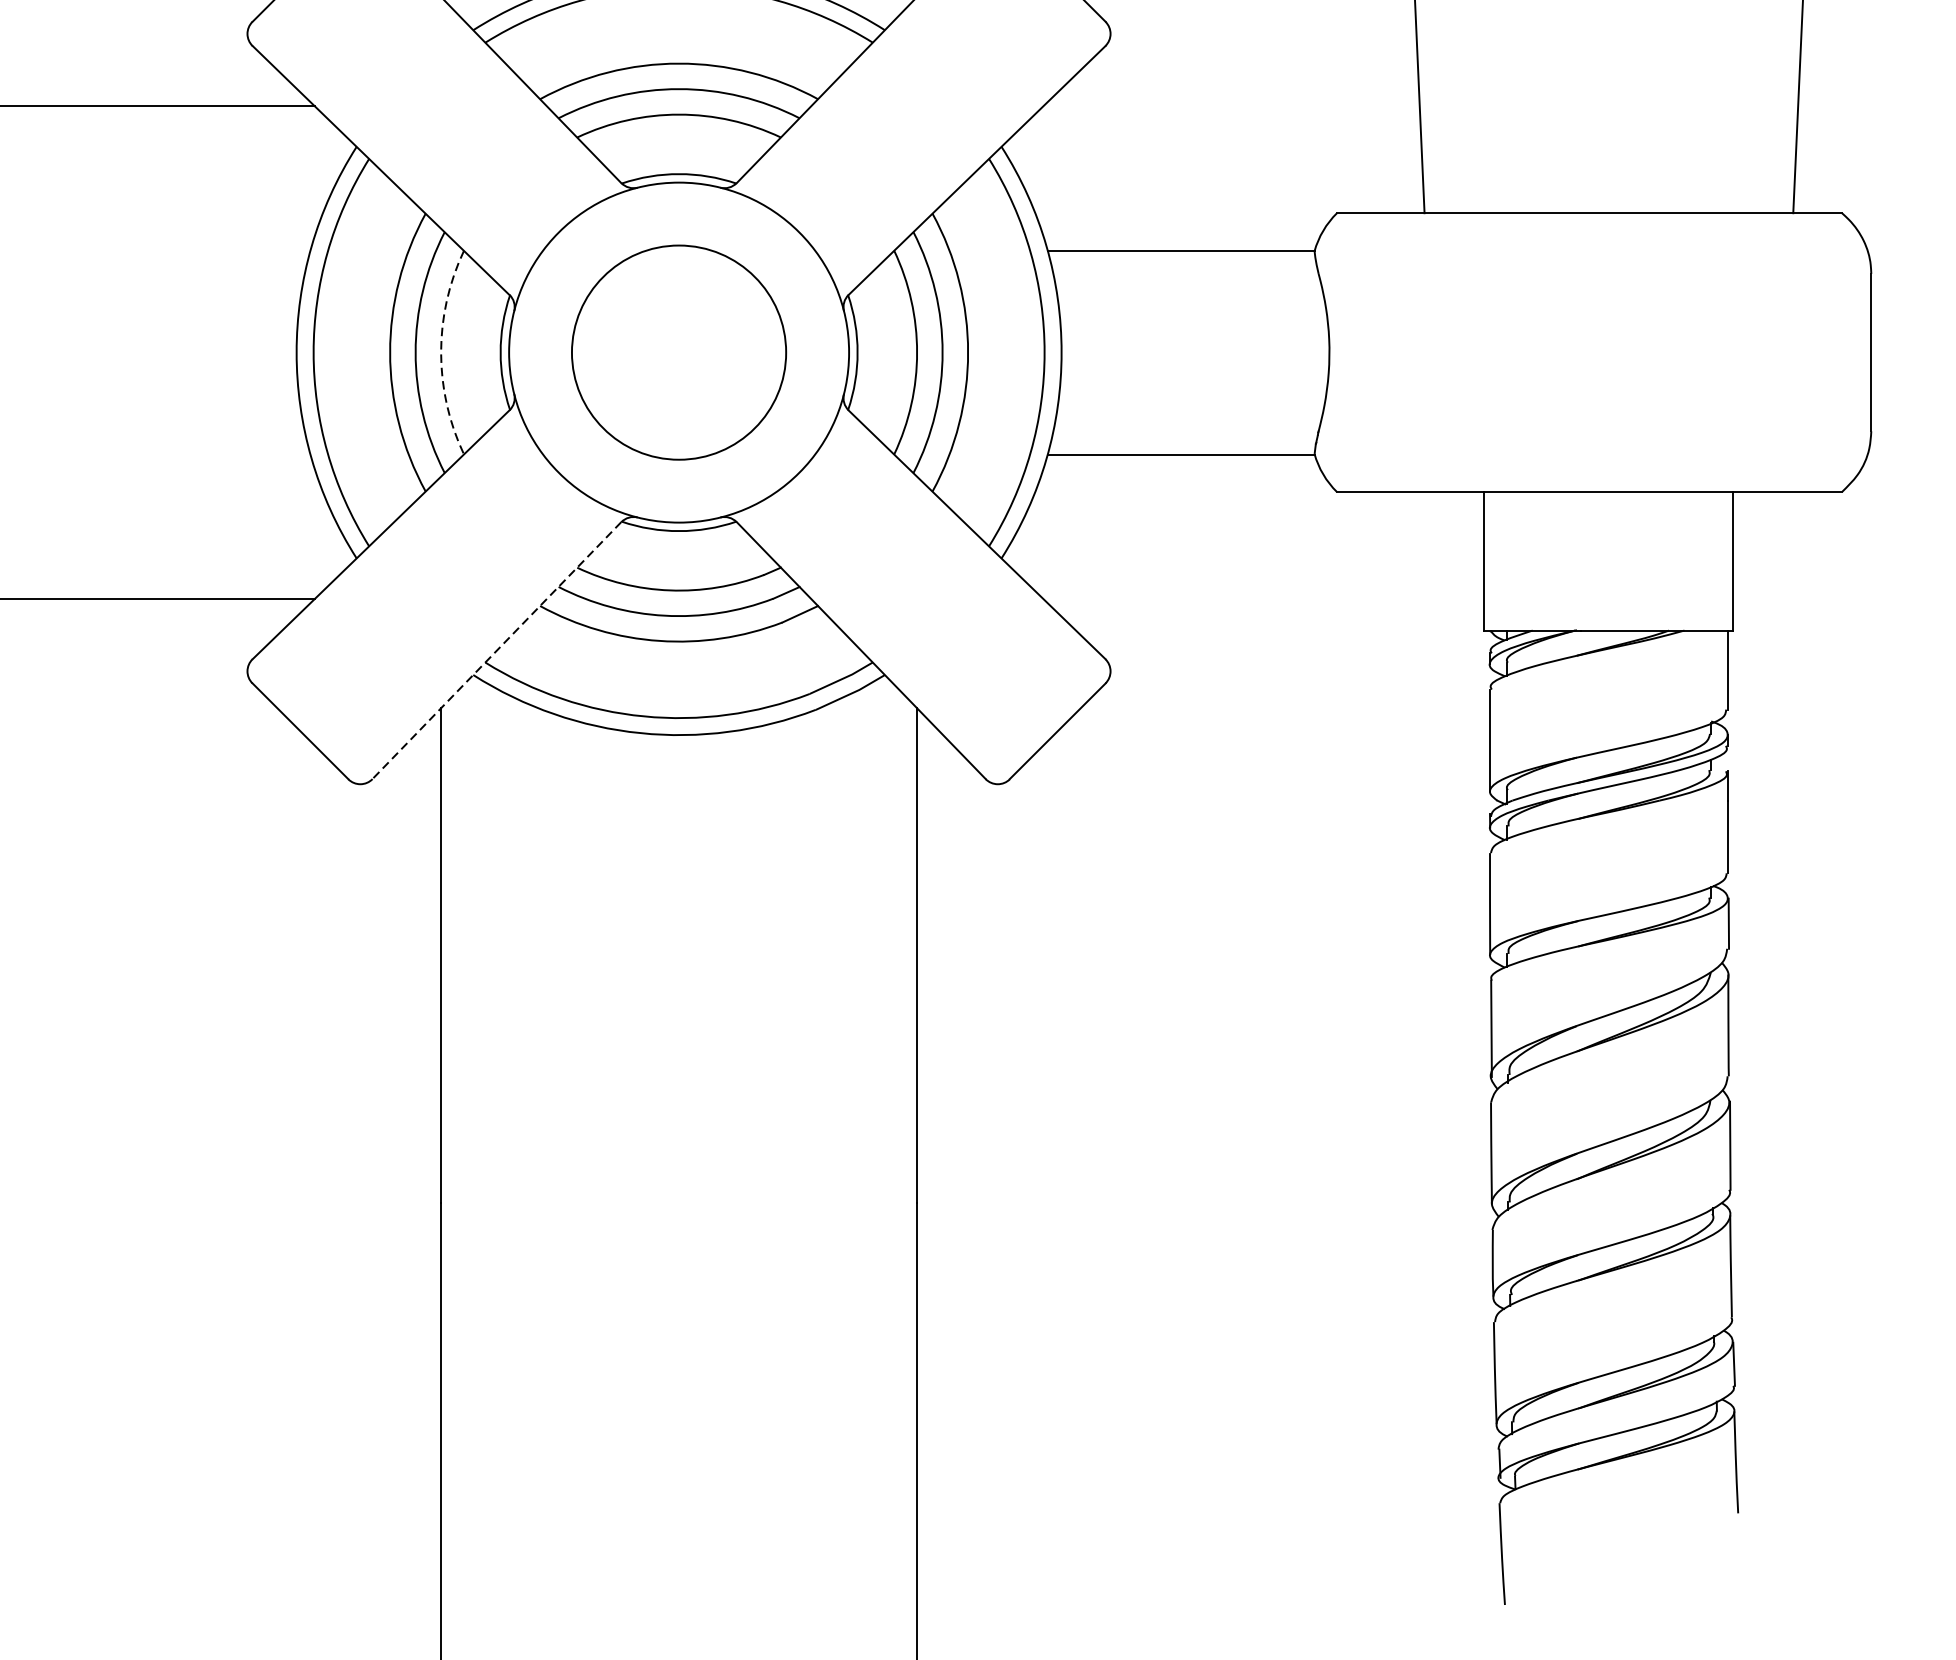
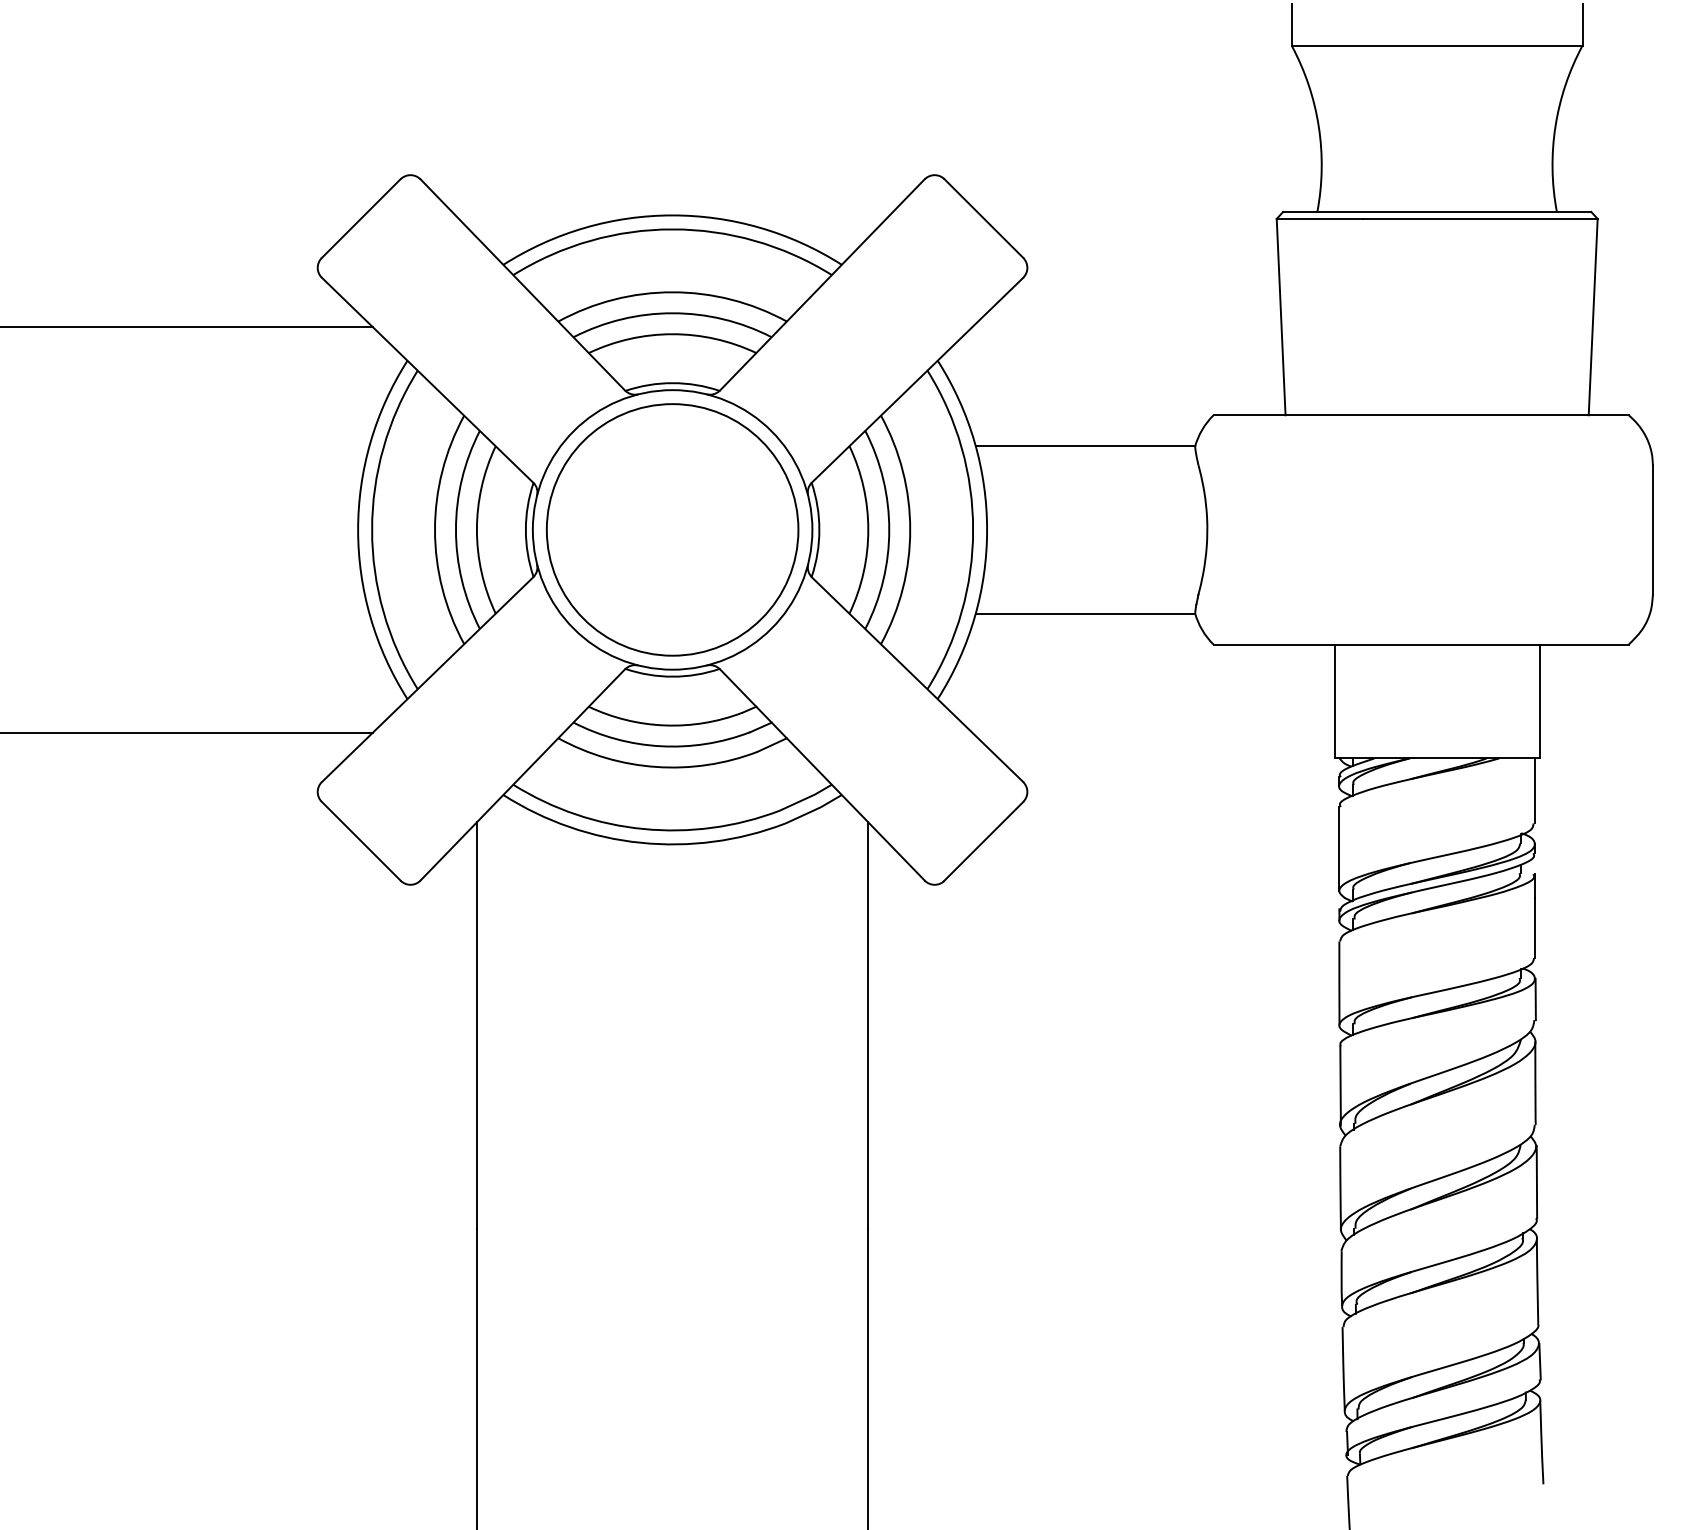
arc: (440, 352) -> (476, 529), dashed -> solid
circle: (678, 352) -> (672, 529), size x1.43
line: (496, 650) -> (522, 774), dashed -> solid

